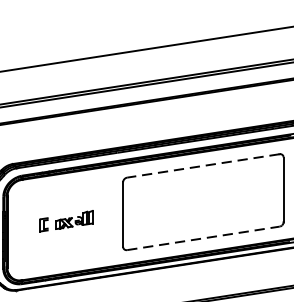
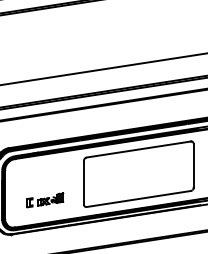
line: (202, 165) -> (138, 149), dashed -> solid
part: (66, 221) -> (45, 200), moved
line: (202, 237) -> (138, 198), dashed -> solid

